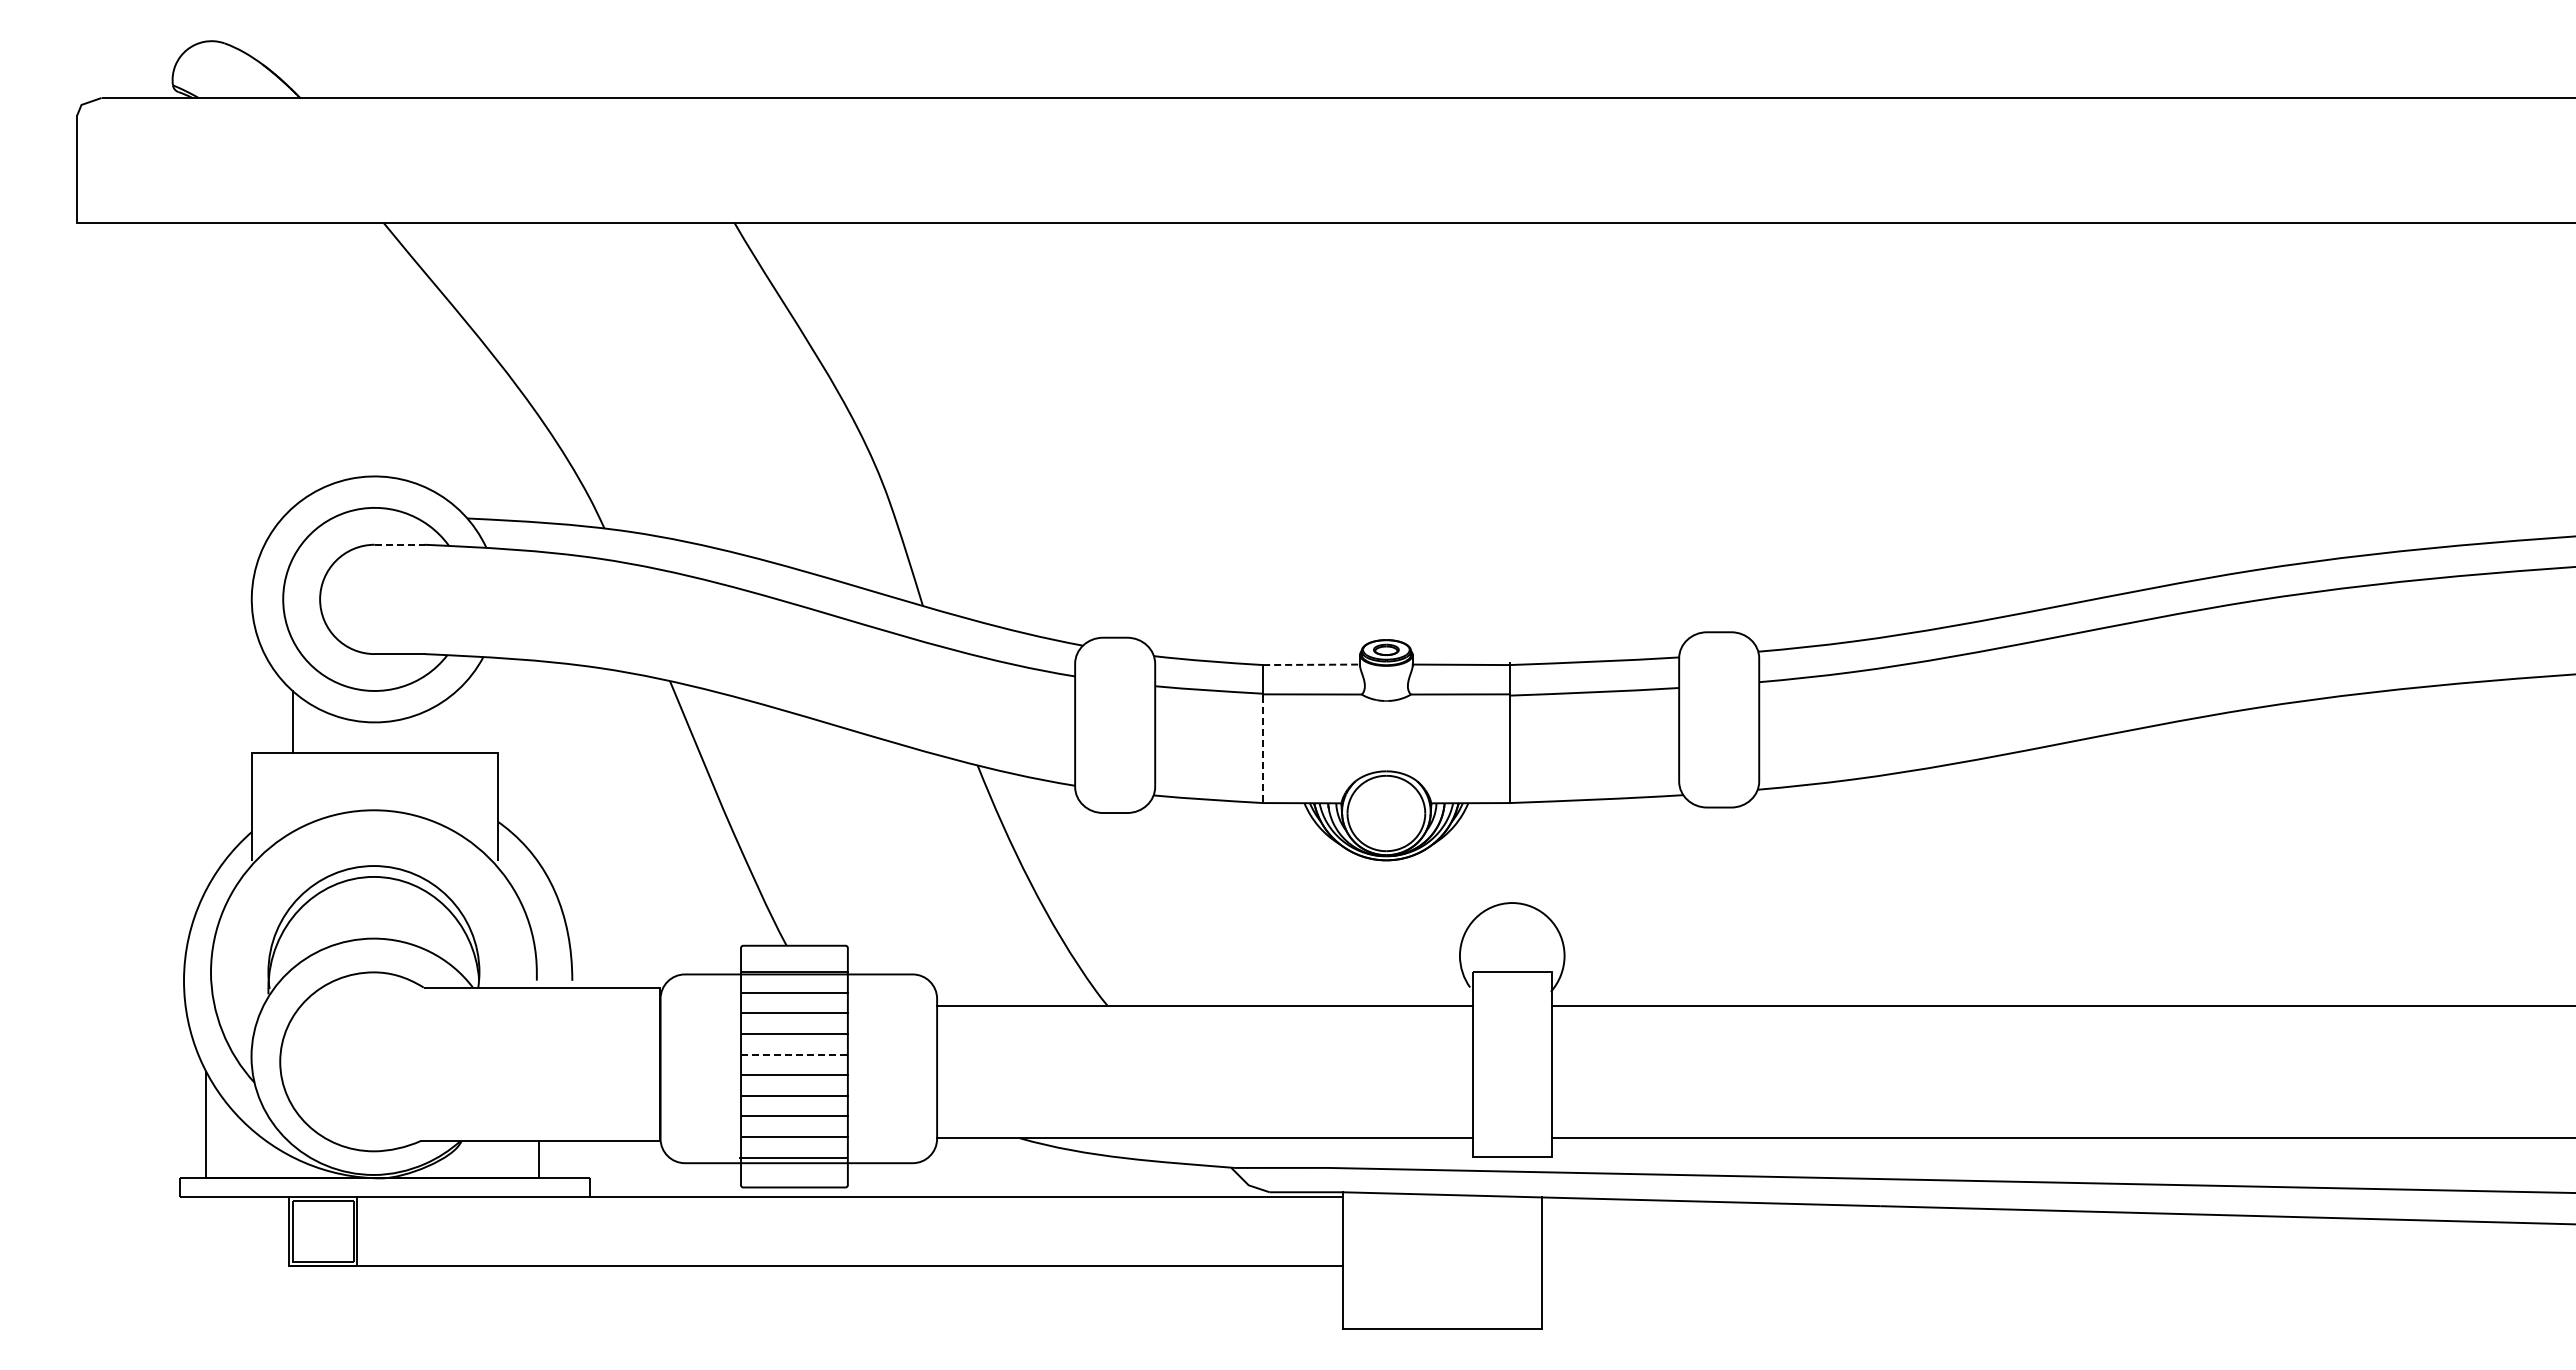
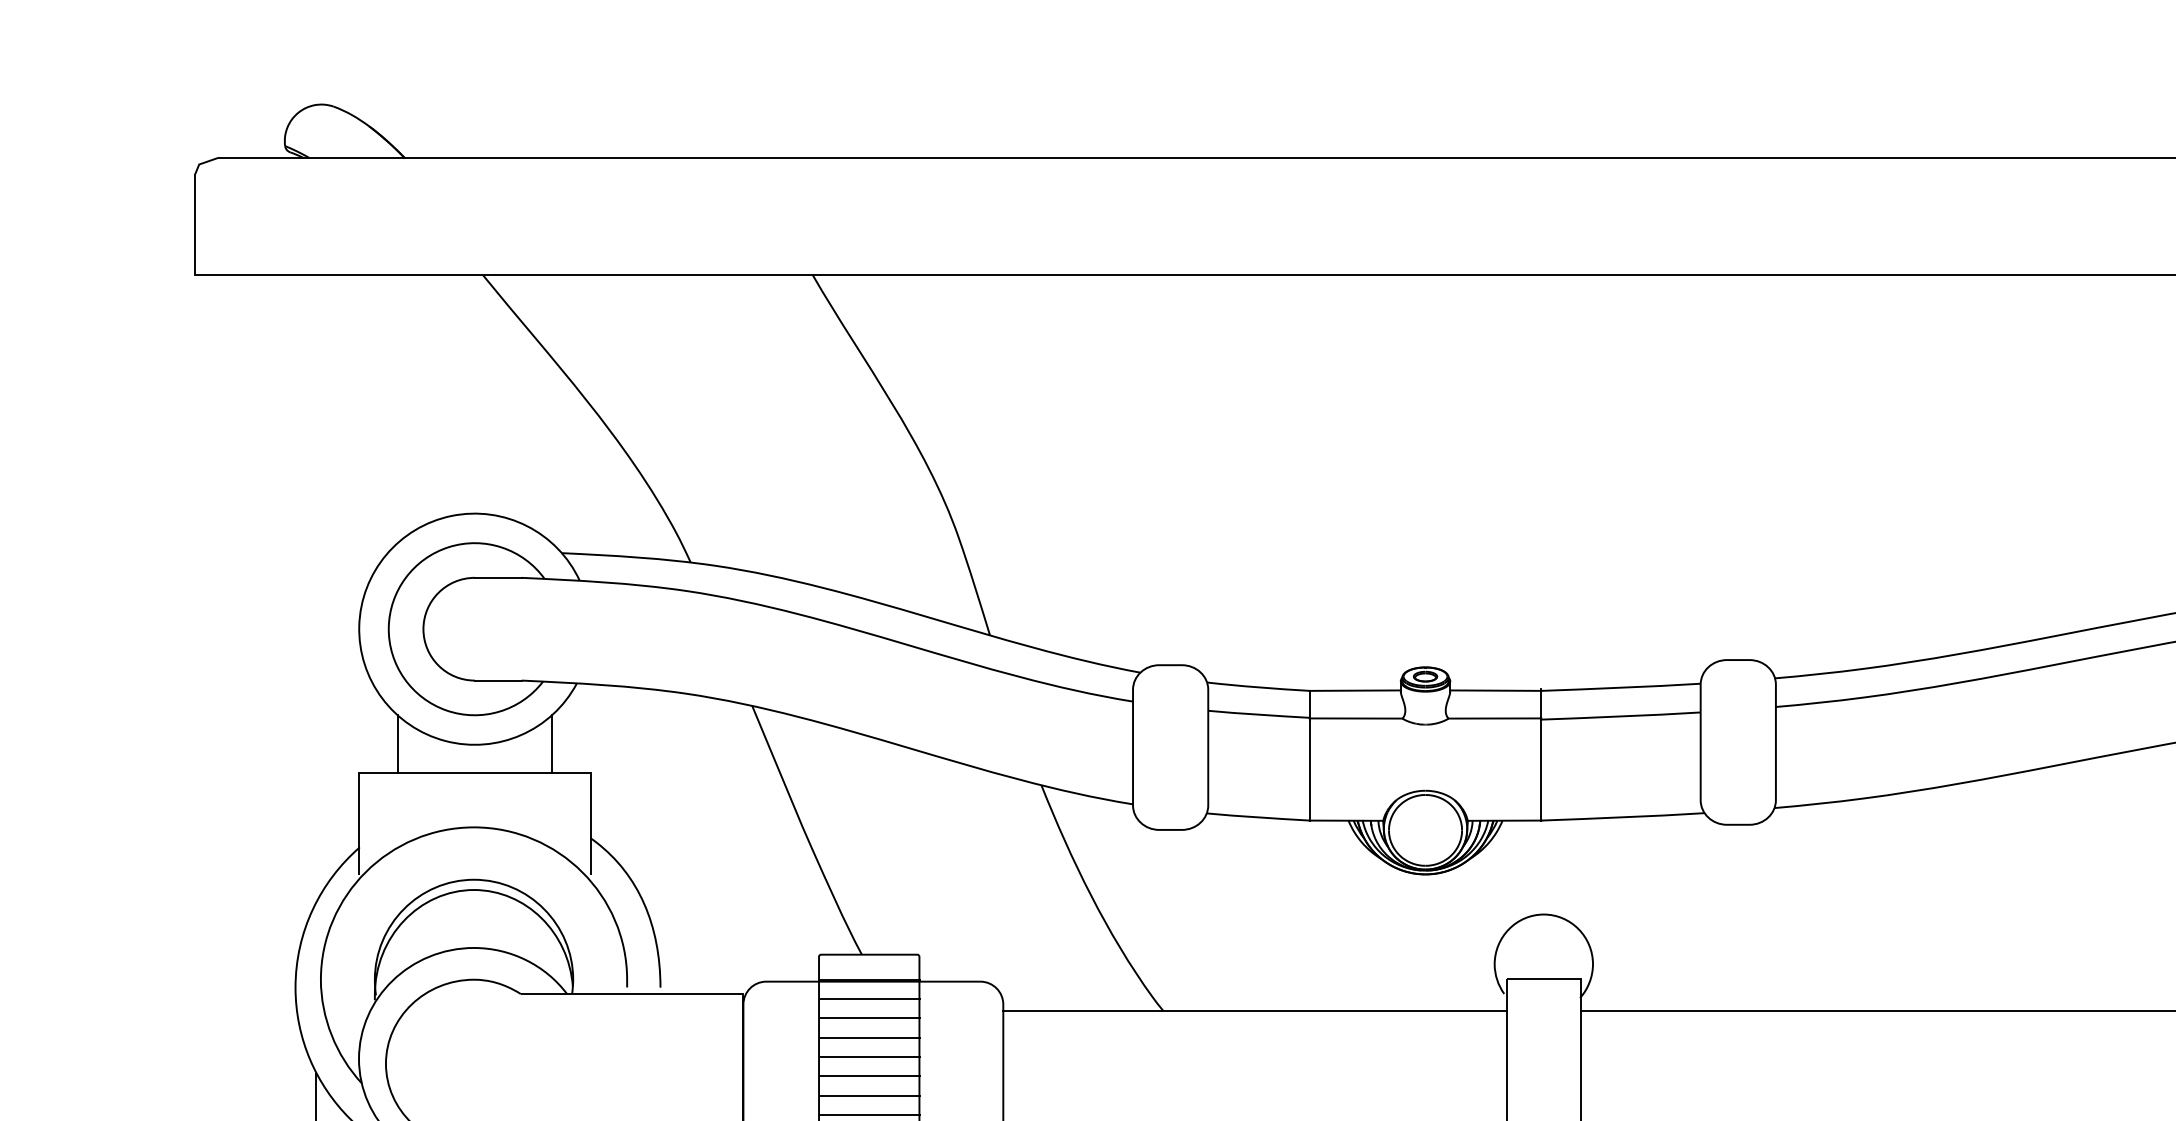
line: (399, 544) -> (498, 577), dashed -> solid
line: (1312, 664) -> (1356, 690), dashed -> solid
line: (456, 721) -> (551, 743), added
line: (1263, 749) -> (1310, 770), dashed -> solid
line: (795, 1054) -> (870, 1056), dashed -> solid

